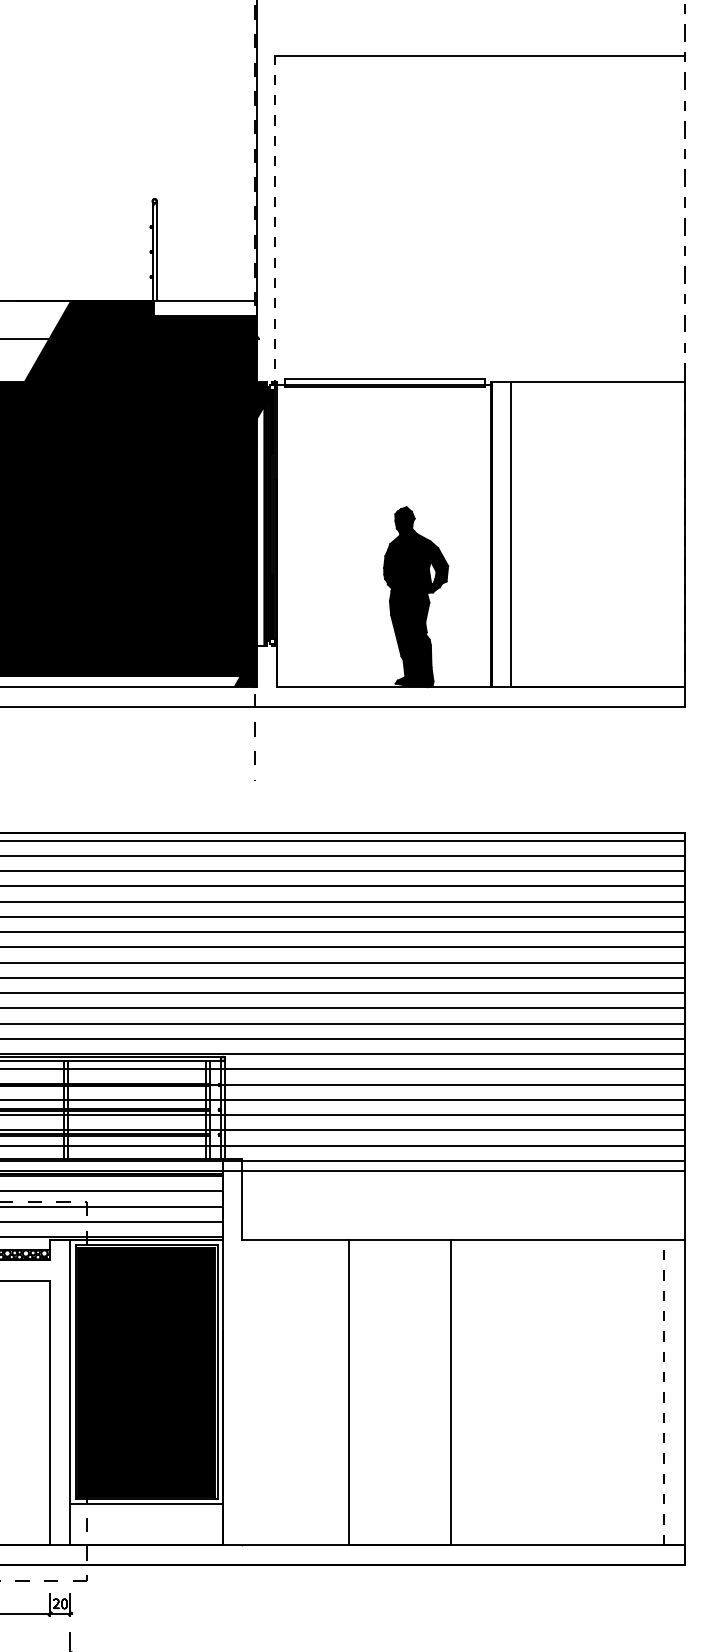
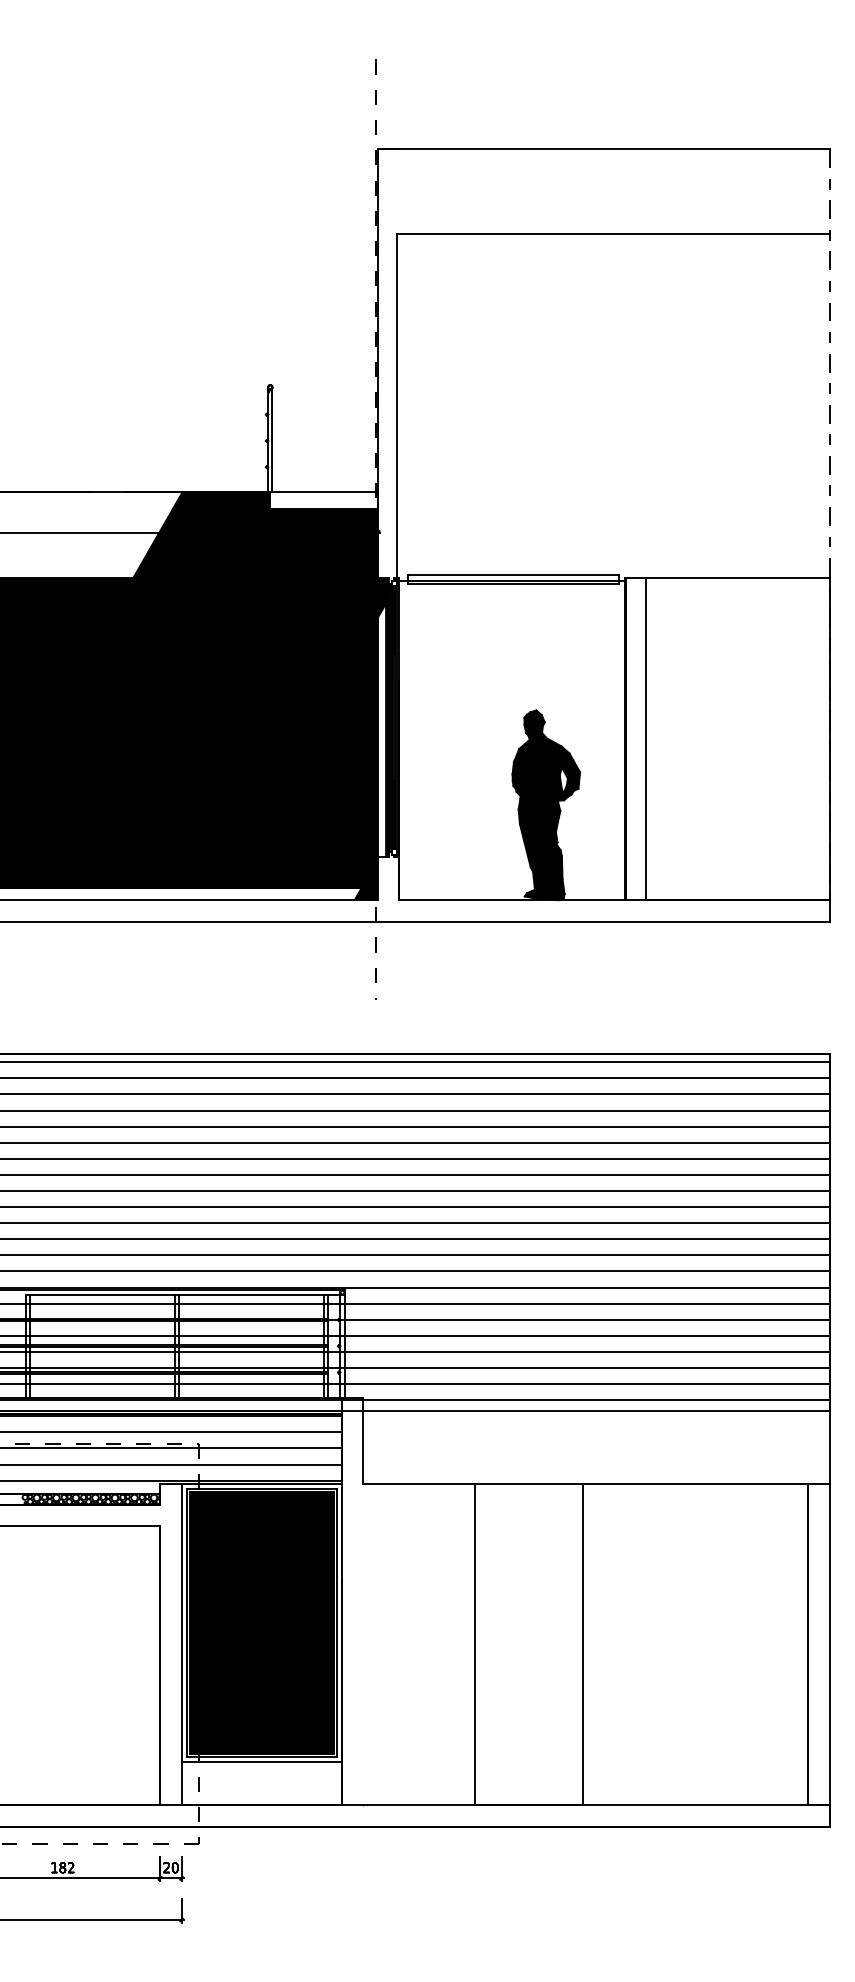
line: (274, 222) -> (396, 409), dashed -> solid
line: (663, 1392) -> (807, 1644), dashed -> solid

